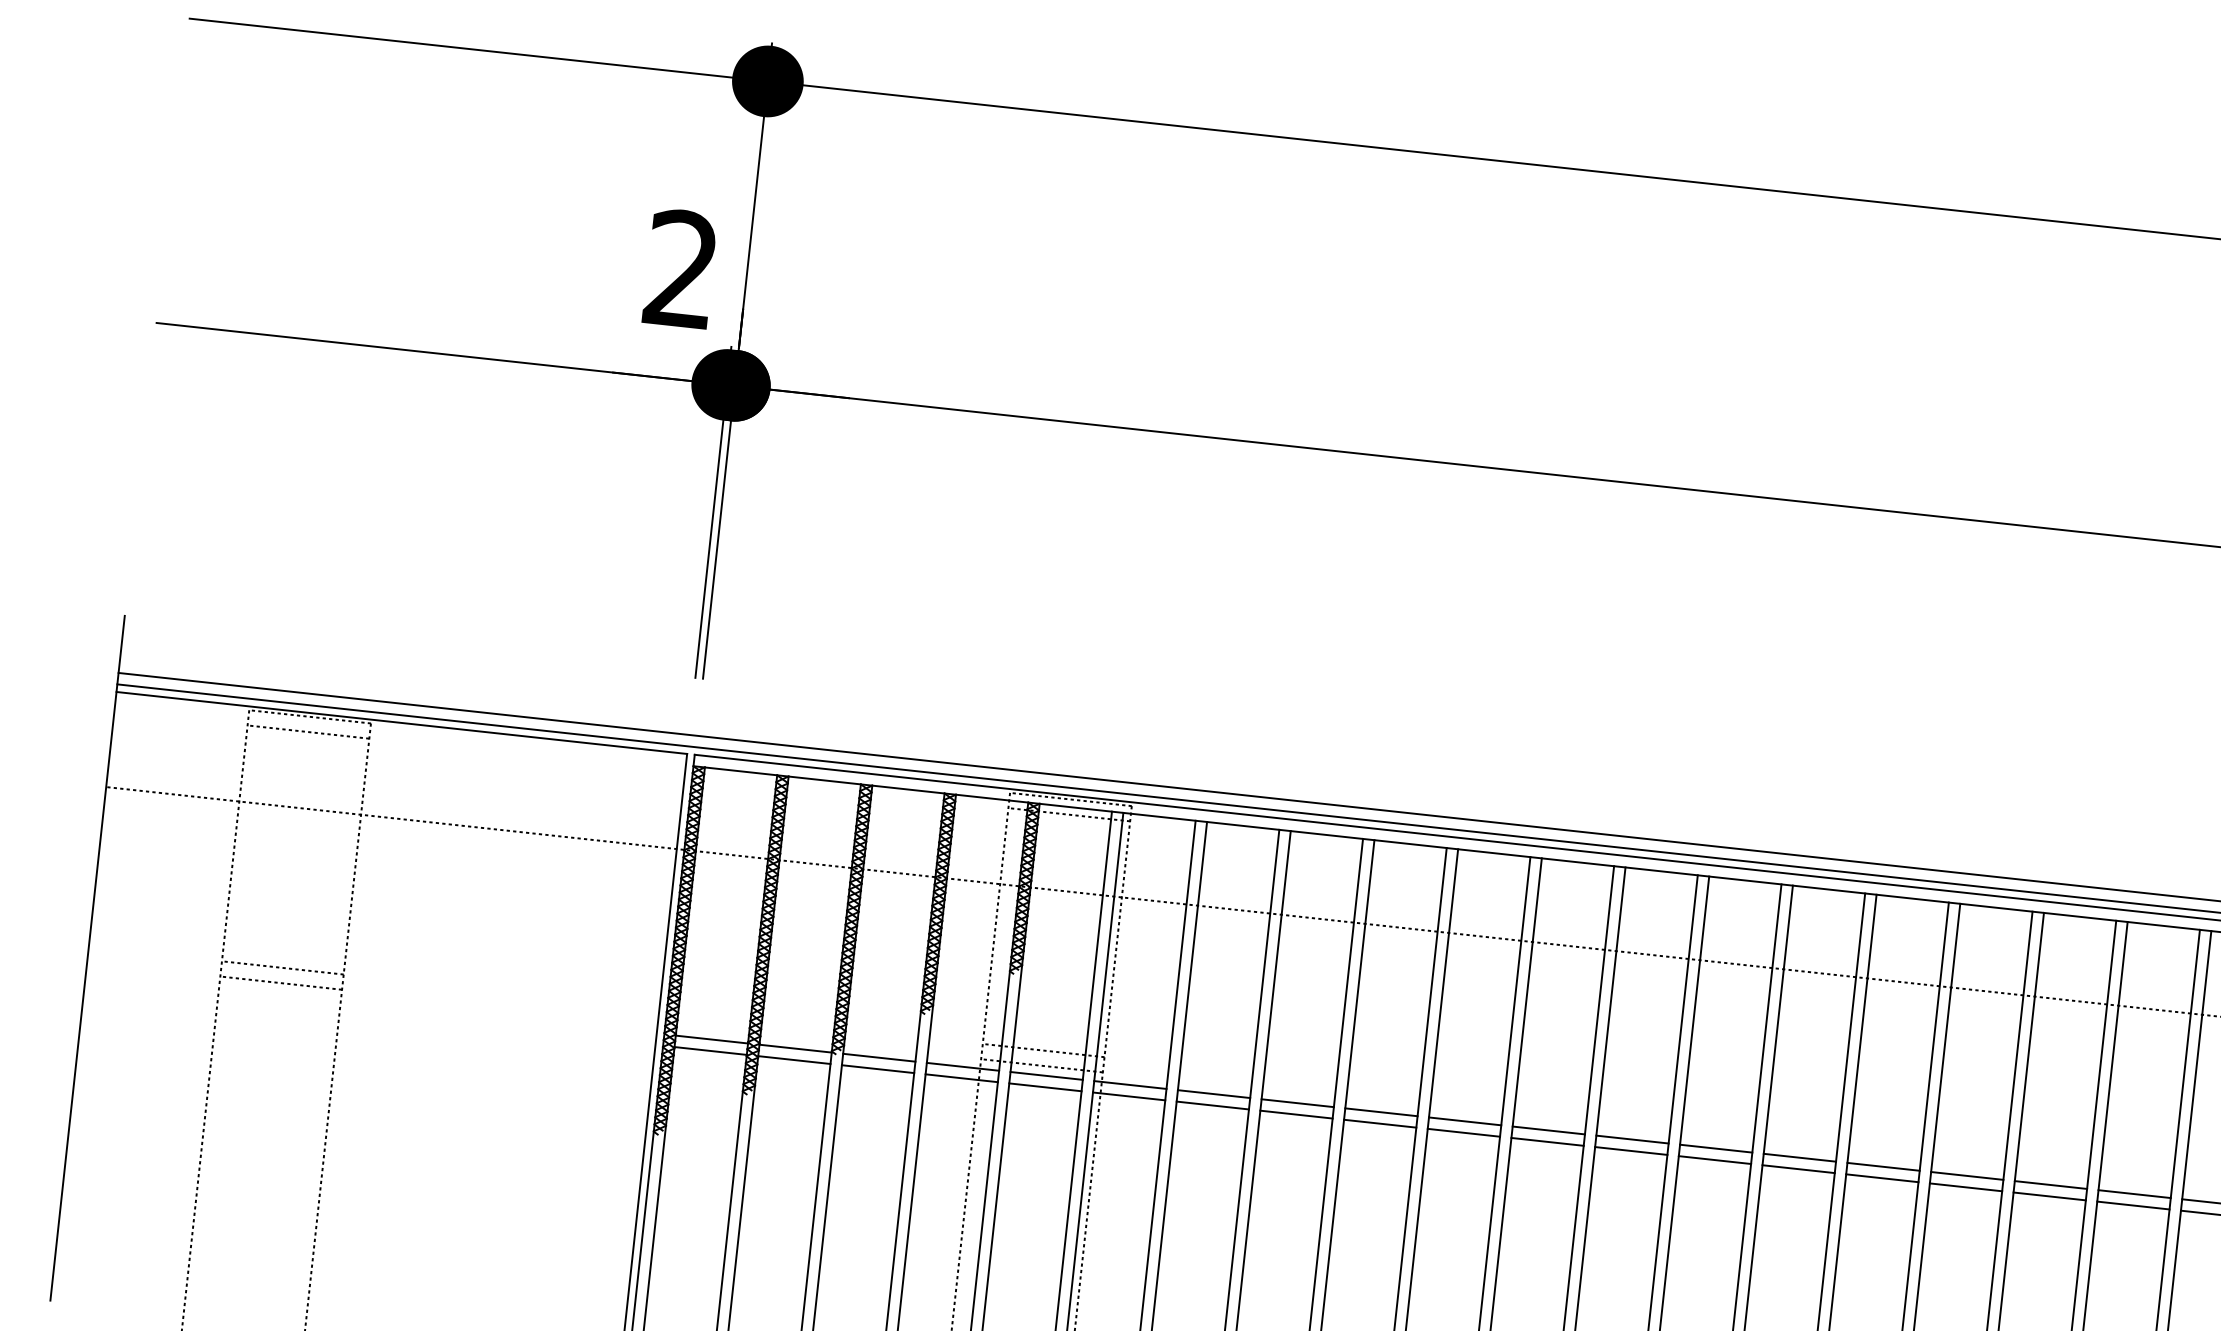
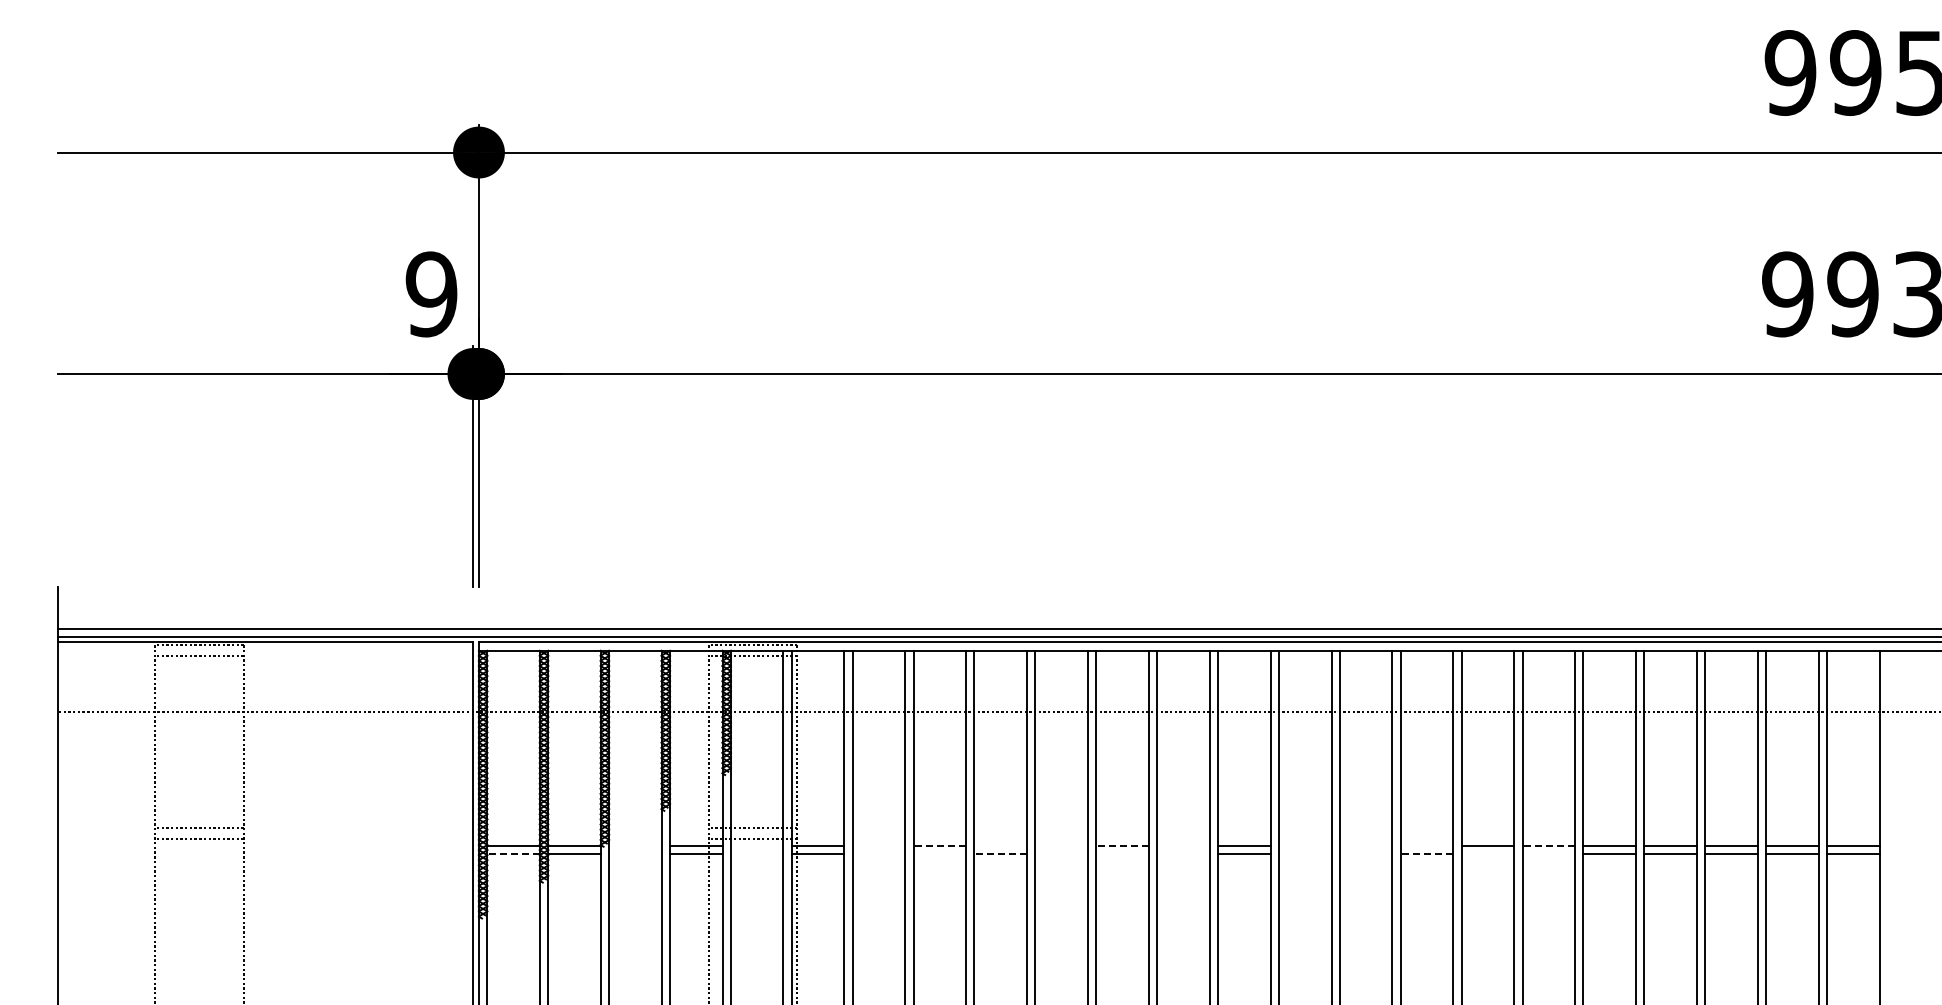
text: (681, 269) -> (431, 294), 2 -> 9
line: (710, 1051) -> (513, 854), solid -> dashed
line: (879, 1057) -> (635, 845), removed
line: (878, 1069) -> (635, 854), removed
line: (1045, 1075) -> (756, 845), removed
line: (1044, 1087) -> (756, 854), removed
line: (1213, 1093) -> (878, 845), removed
line: (1297, 1102) -> (939, 845), solid -> dashed
line: (1212, 1105) -> (878, 854), removed
line: (1381, 1111) -> (1000, 845), removed
line: (1295, 1114) -> (939, 854), removed
line: (1465, 1120) -> (1061, 845), removed
line: (1379, 1124) -> (1000, 854), solid -> dashed
line: (1548, 1129) -> (1122, 845), solid -> dashed
line: (1463, 1133) -> (1061, 854), removed
line: (1632, 1138) -> (1183, 845), removed
line: (1547, 1142) -> (1122, 854), removed
line: (1631, 1151) -> (1183, 854), removed
line: (1798, 1157) -> (1304, 845), removed
line: (1882, 1166) -> (1365, 845), removed
line: (1797, 1169) -> (1304, 854), removed
line: (1966, 1175) -> (1426, 845), removed
line: (1881, 1178) -> (1365, 854), removed
line: (1965, 1187) -> (1426, 854), solid -> dashed
line: (2134, 1193) -> (1548, 845), solid -> dashed
line: (2049, 1196) -> (1487, 854), removed
line: (2132, 1205) -> (1548, 854), removed

